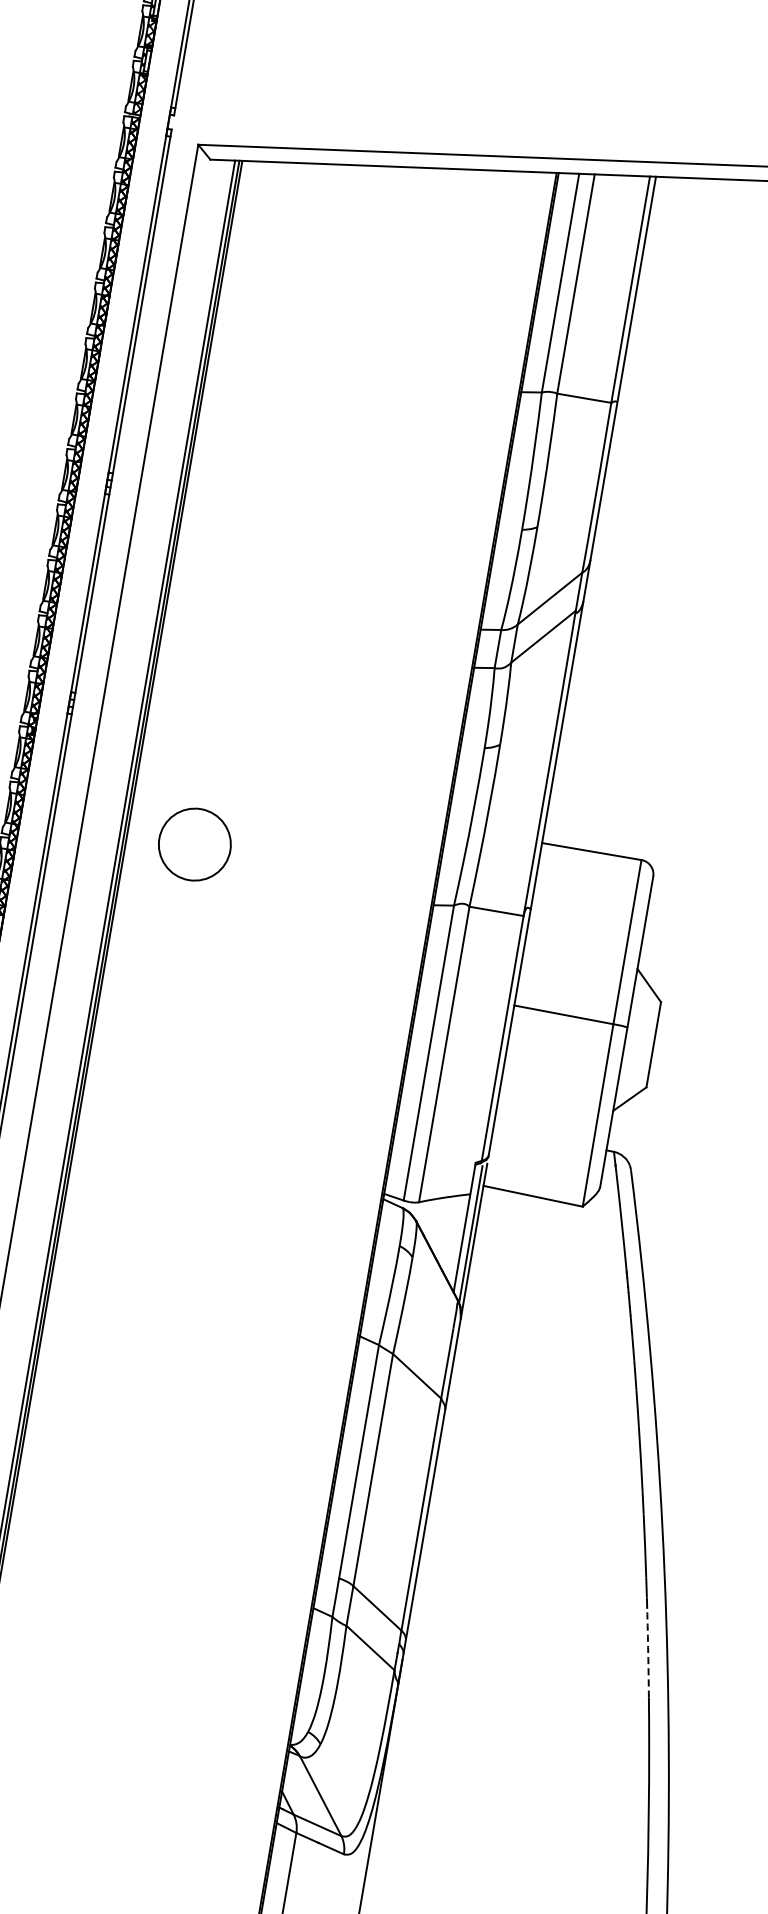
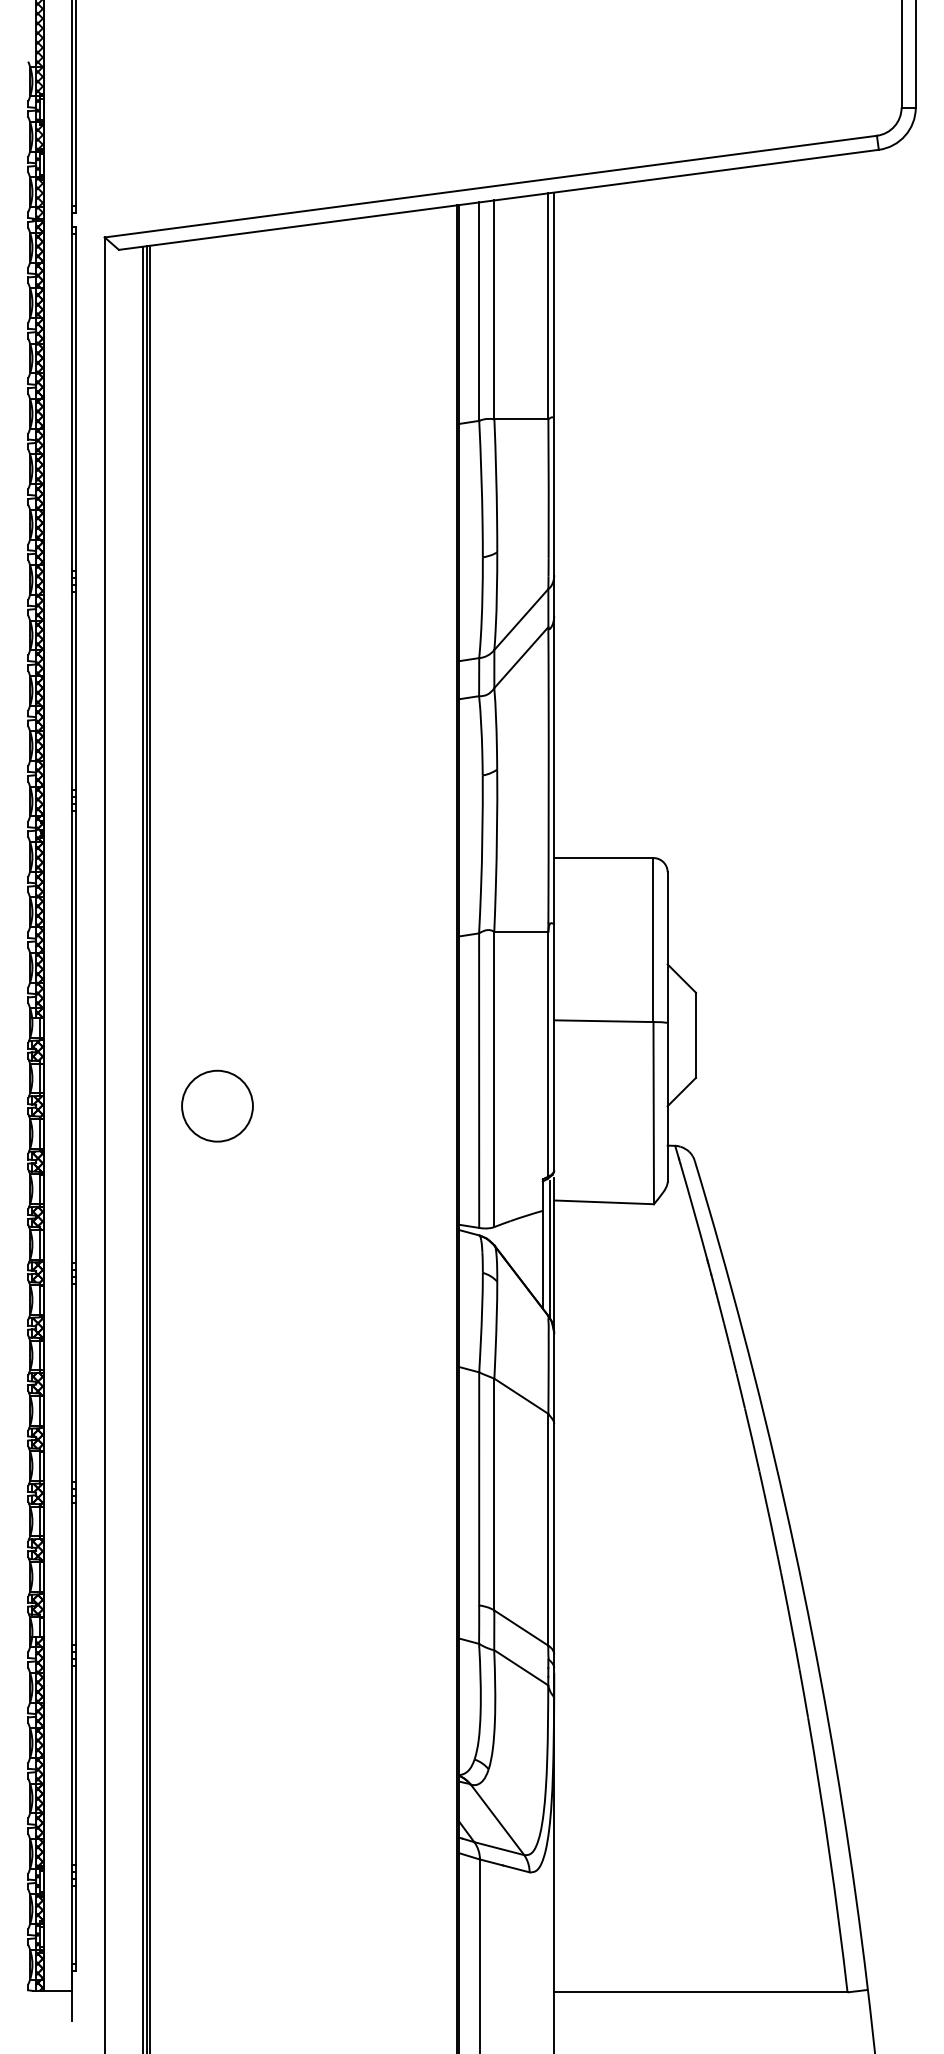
part: (194, 843) -> (217, 1105), moved
arc: (648, 1652) -> (791, 1626), dashed -> solid

